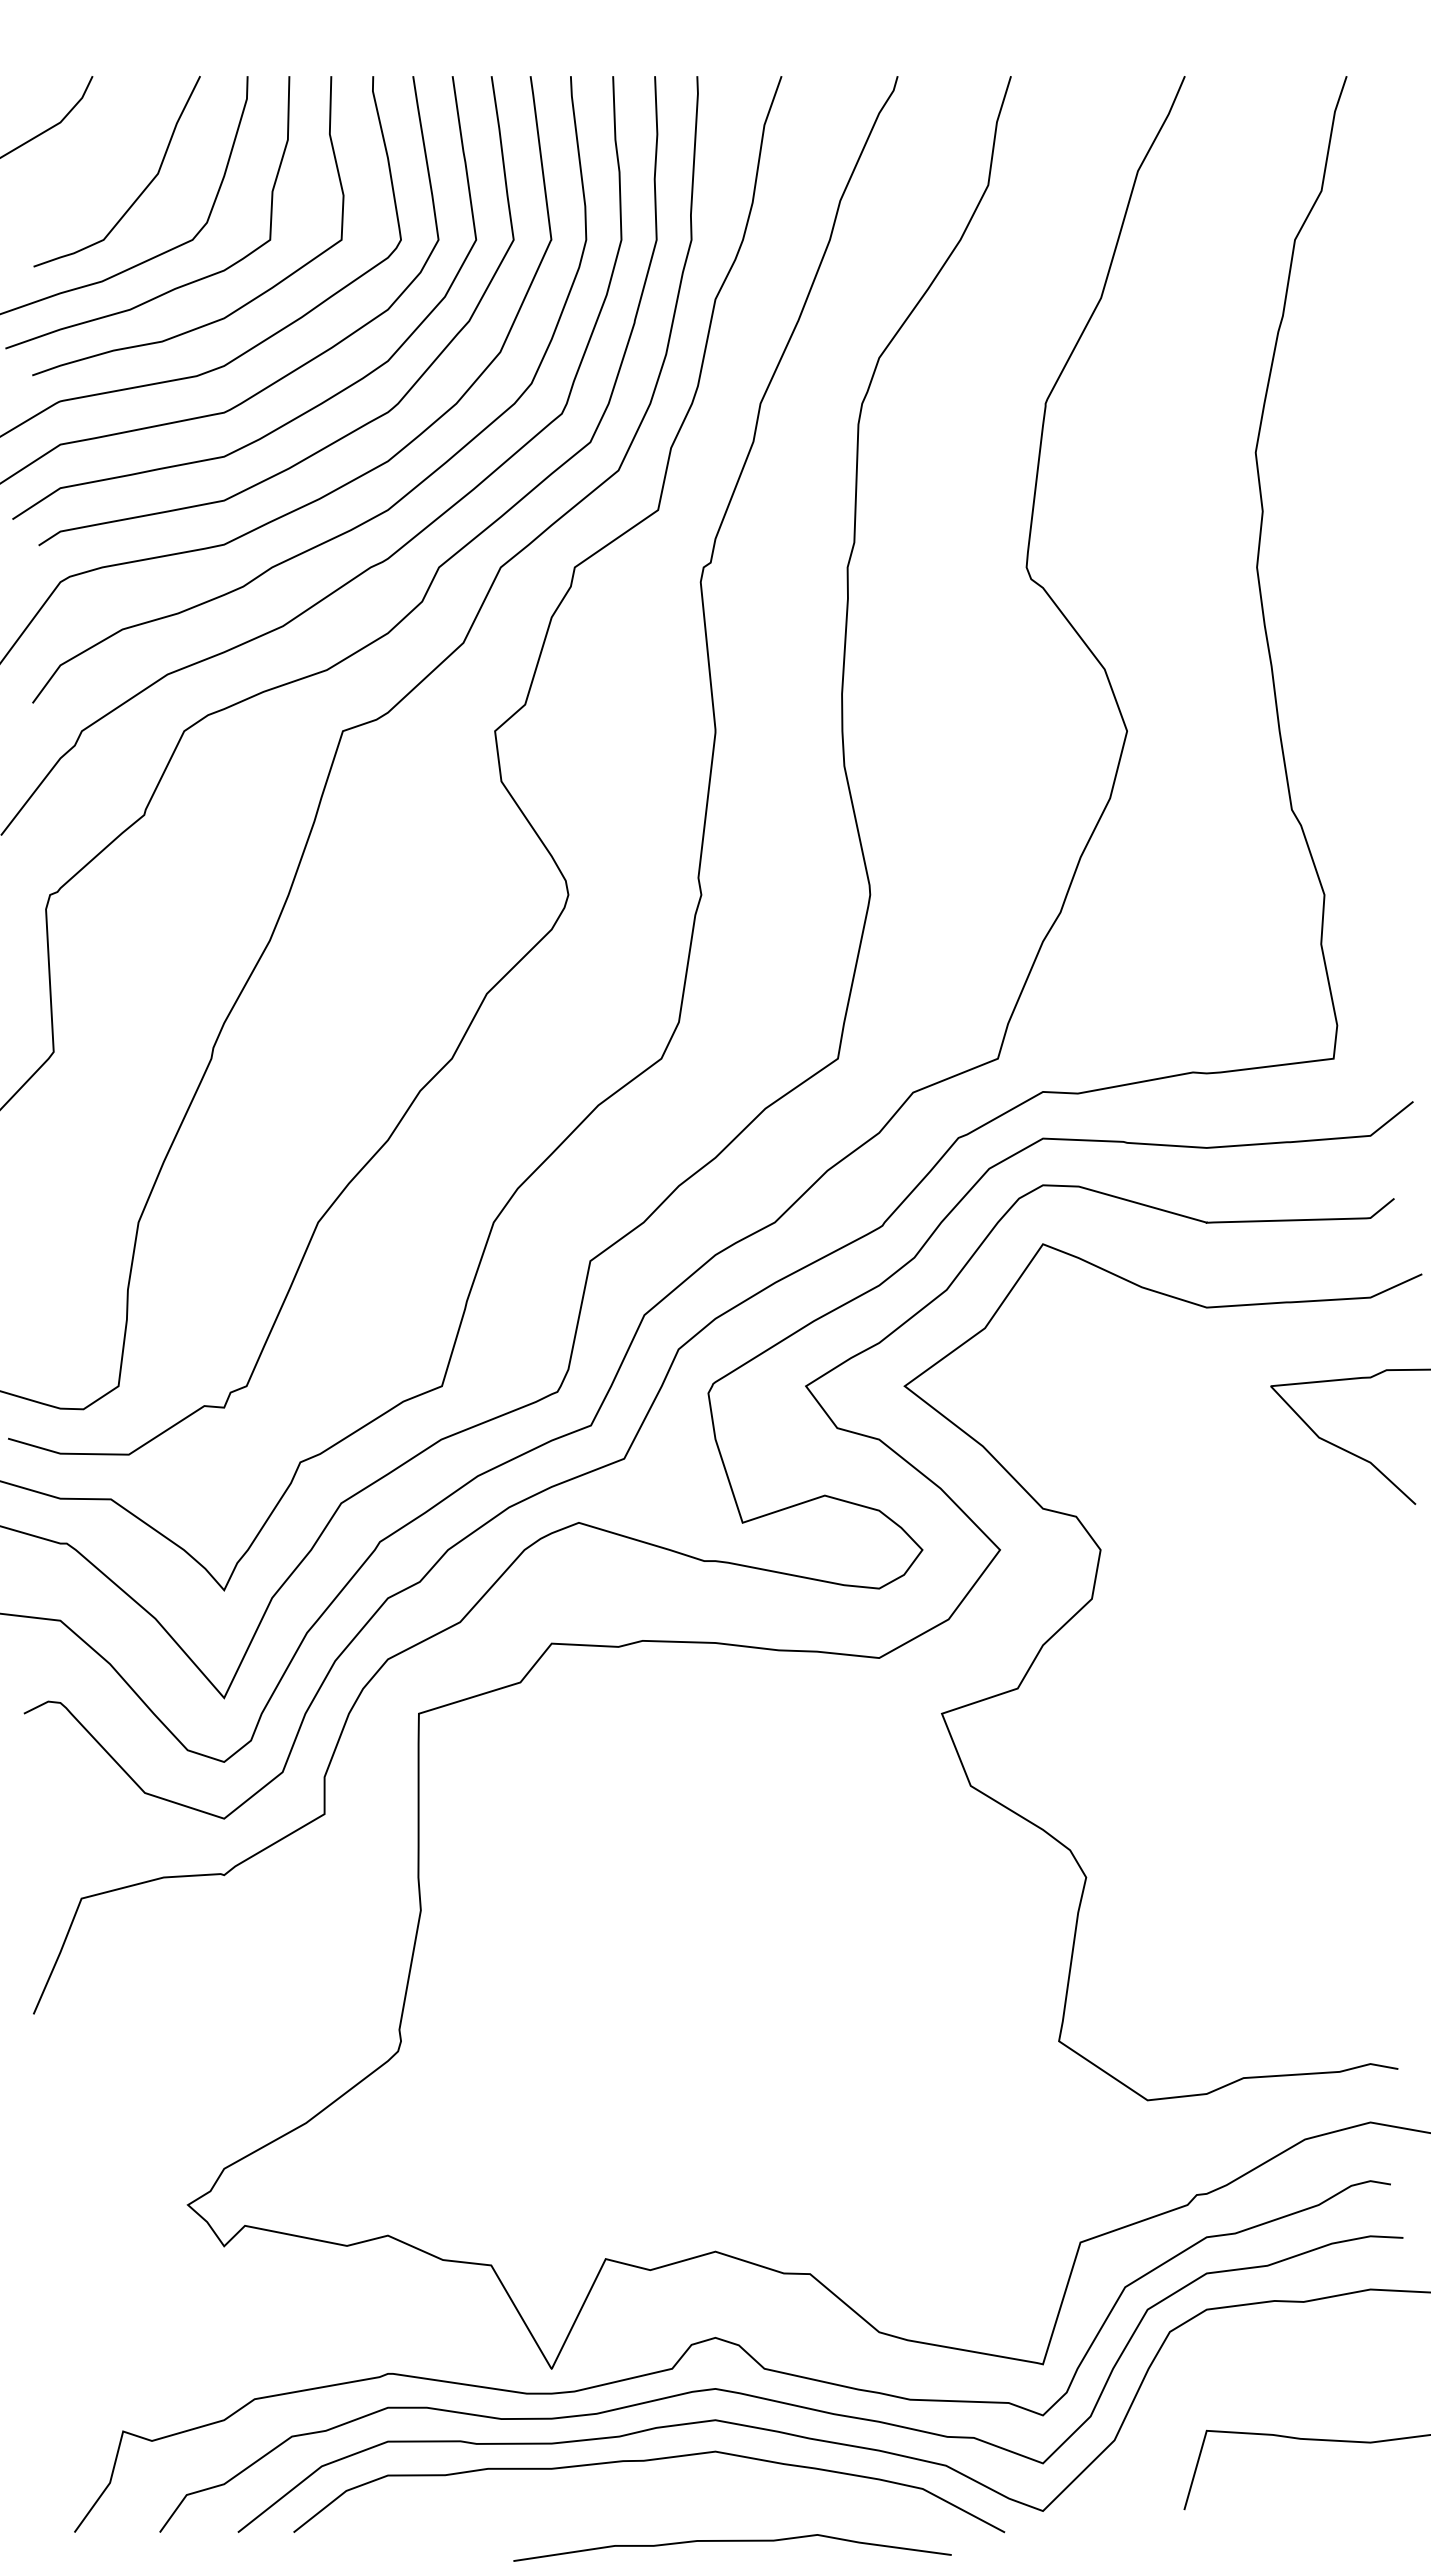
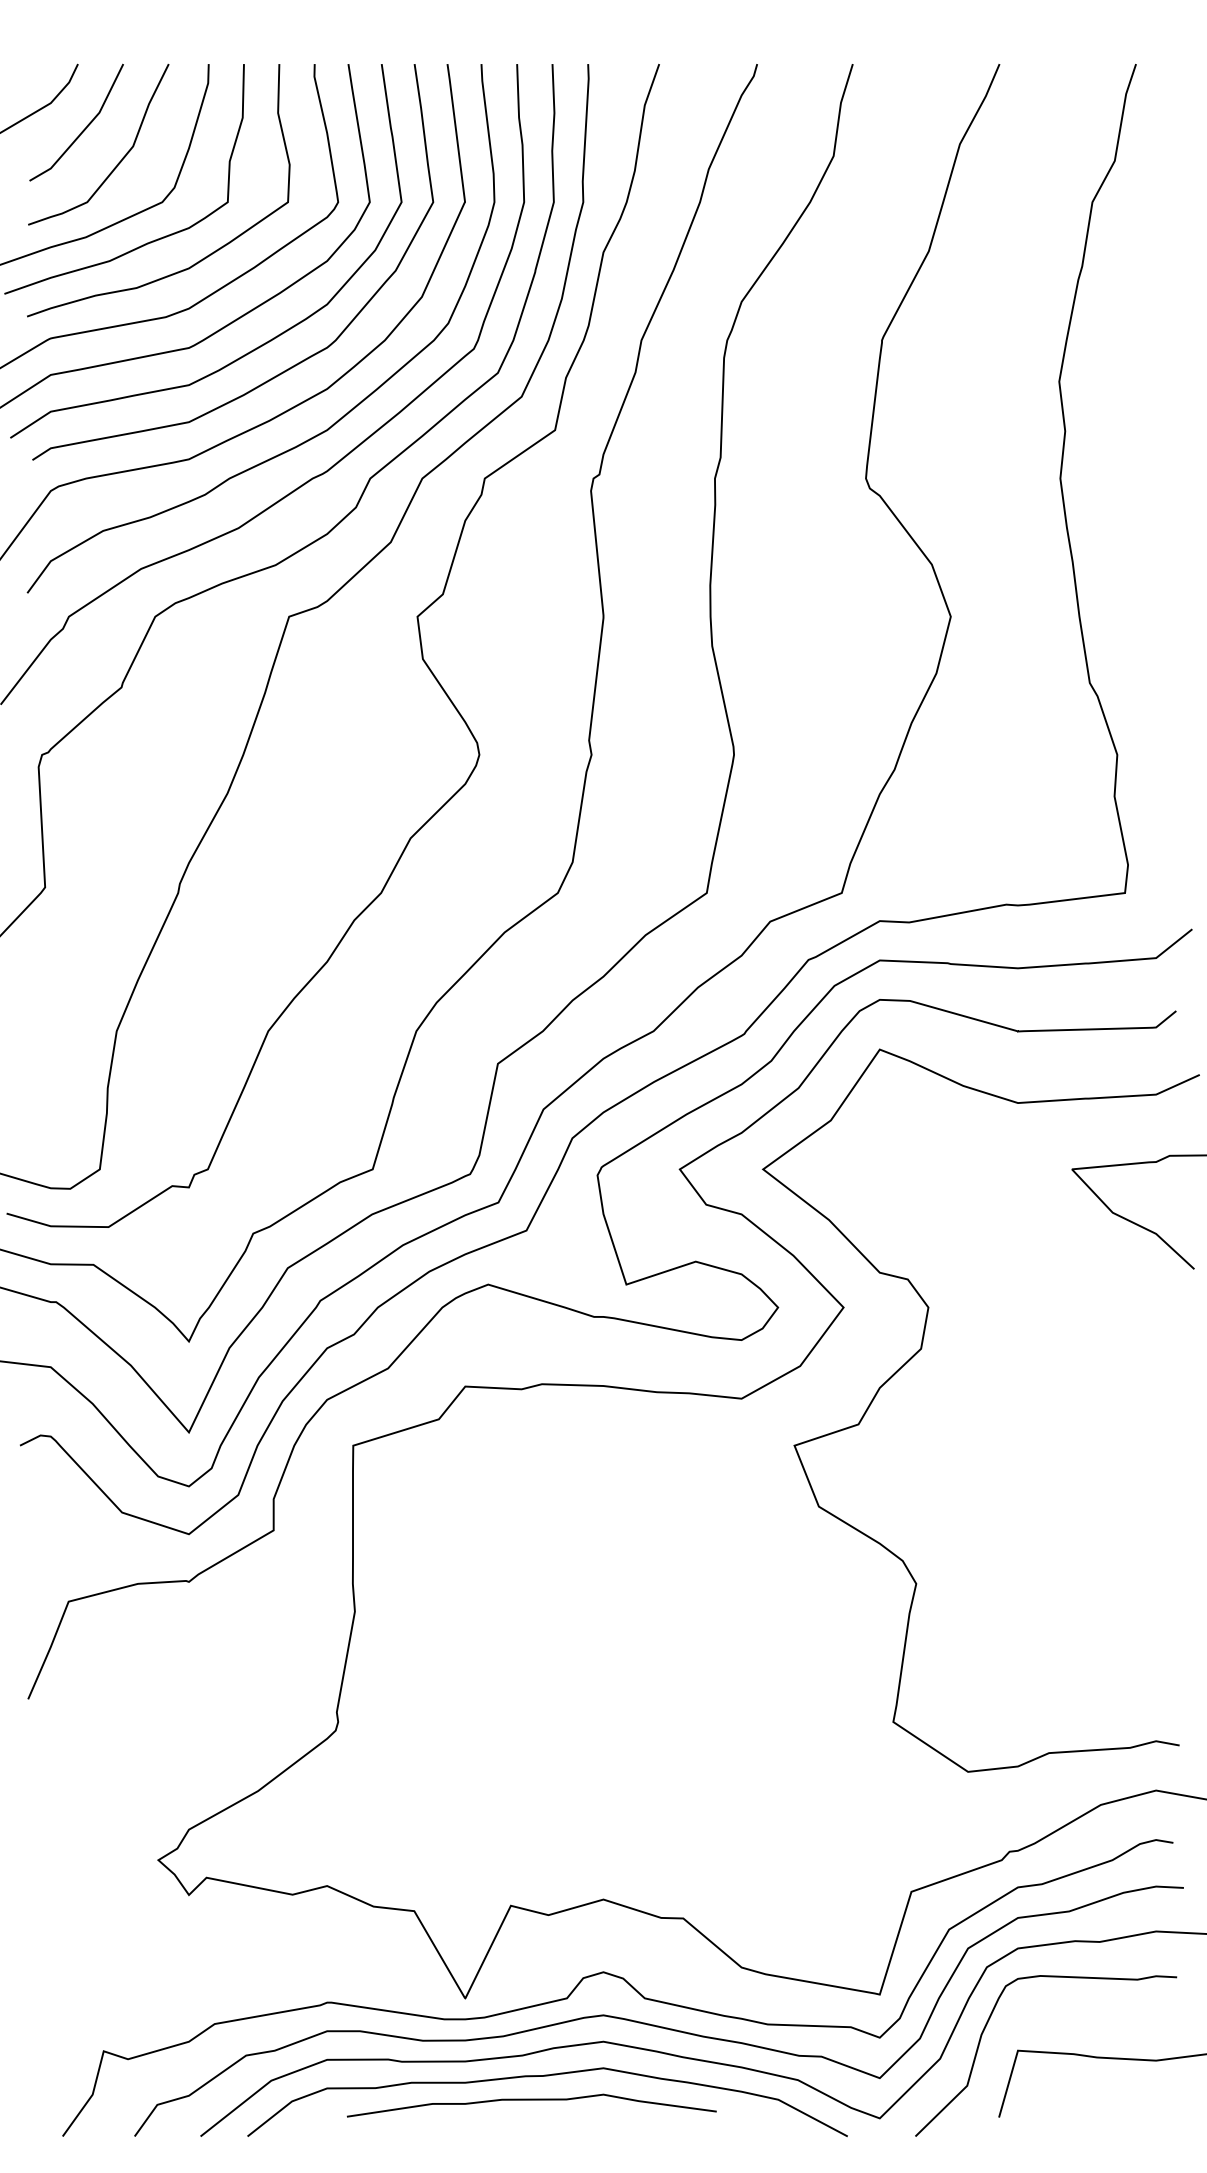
line: (99, 153) -> (83, 129), added
curve: (1169, 2402) -> (986, 2026), added
curve: (732, 2541) -> (531, 2100), moved

